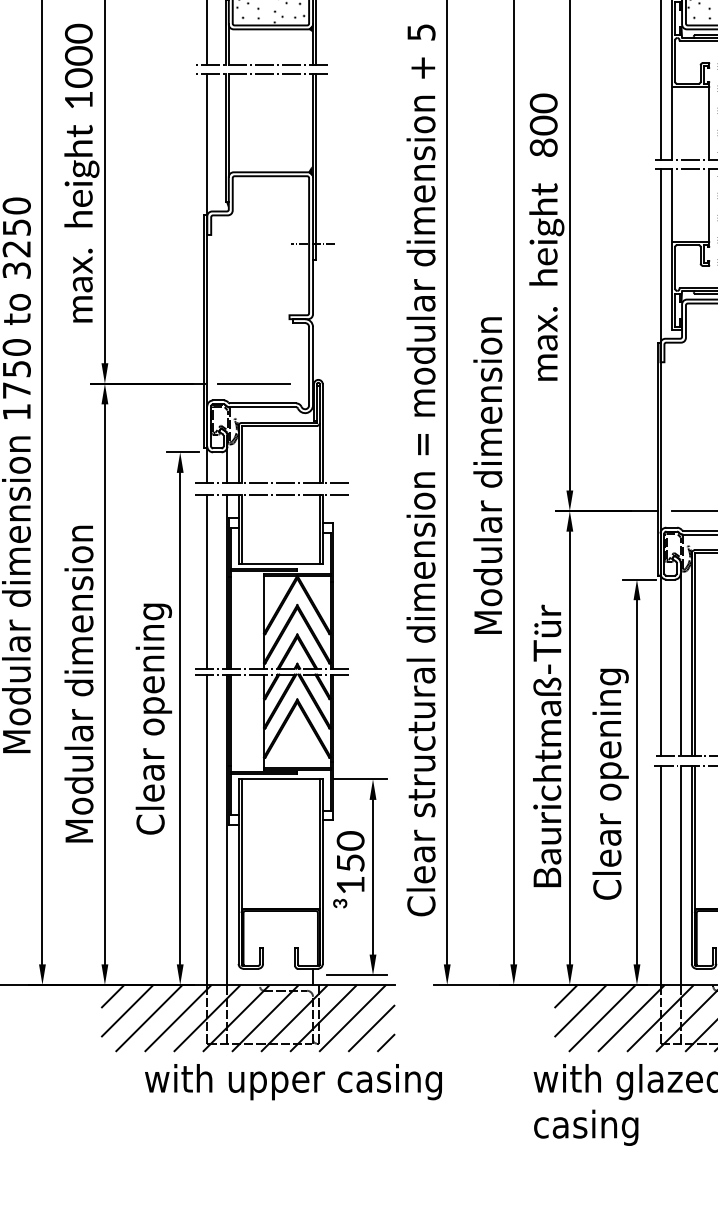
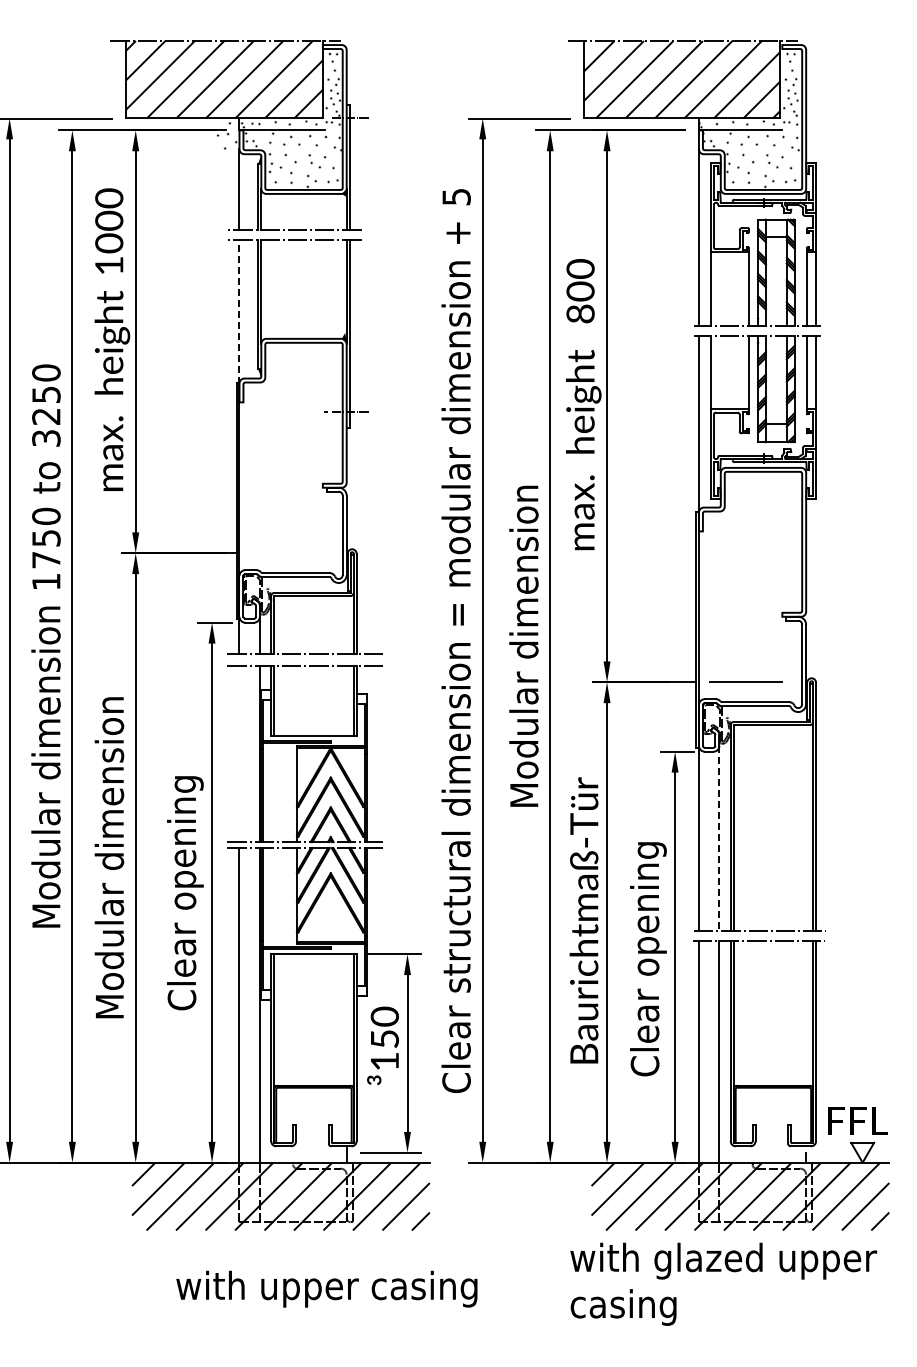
line: (207, 145) -> (239, 311), solid -> dashed
line: (253, 384) -> (286, 553), removed
line: (207, 581) -> (239, 753), removed
line: (680, 665) -> (719, 838), solid -> dashed
text: (293, 1081) -> (326, 1288), moved

